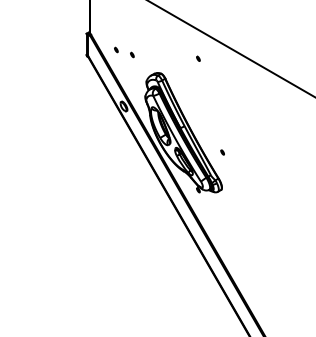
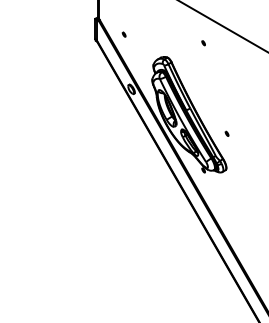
part: (132, 54) -> (139, 39), removed

